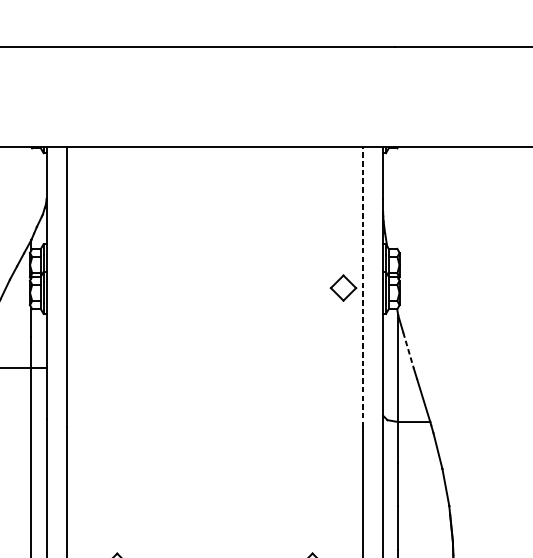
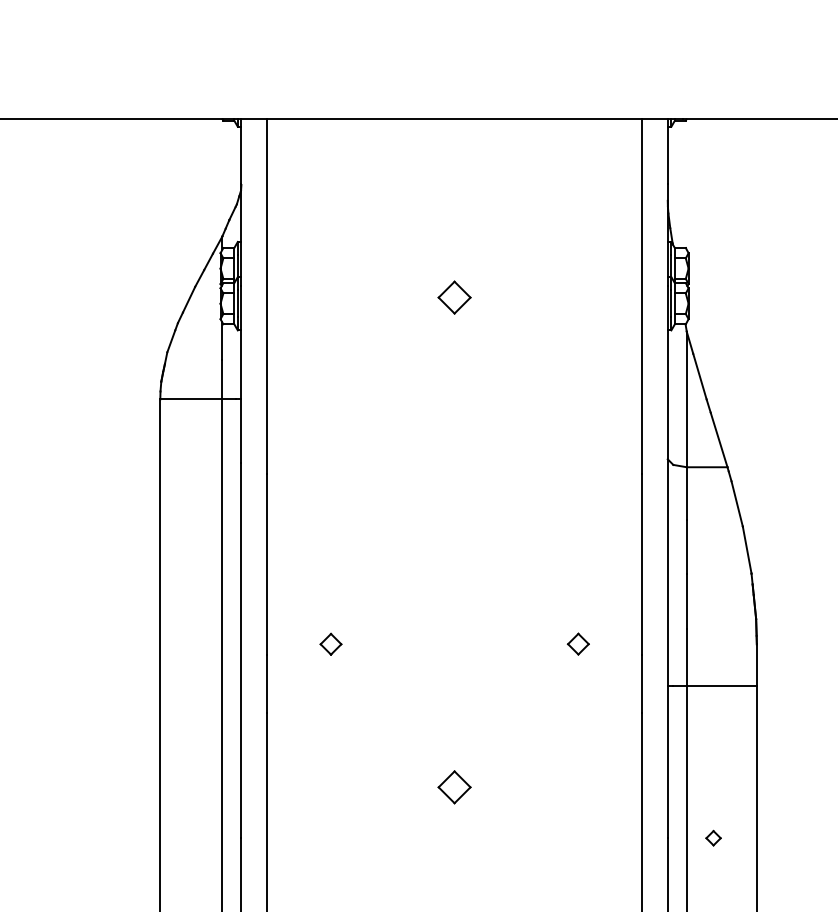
part: (343, 287) -> (454, 297), moved
line: (363, 287) -> (642, 296), dashed -> solid
line: (408, 350) -> (699, 376), dashed -> solid

